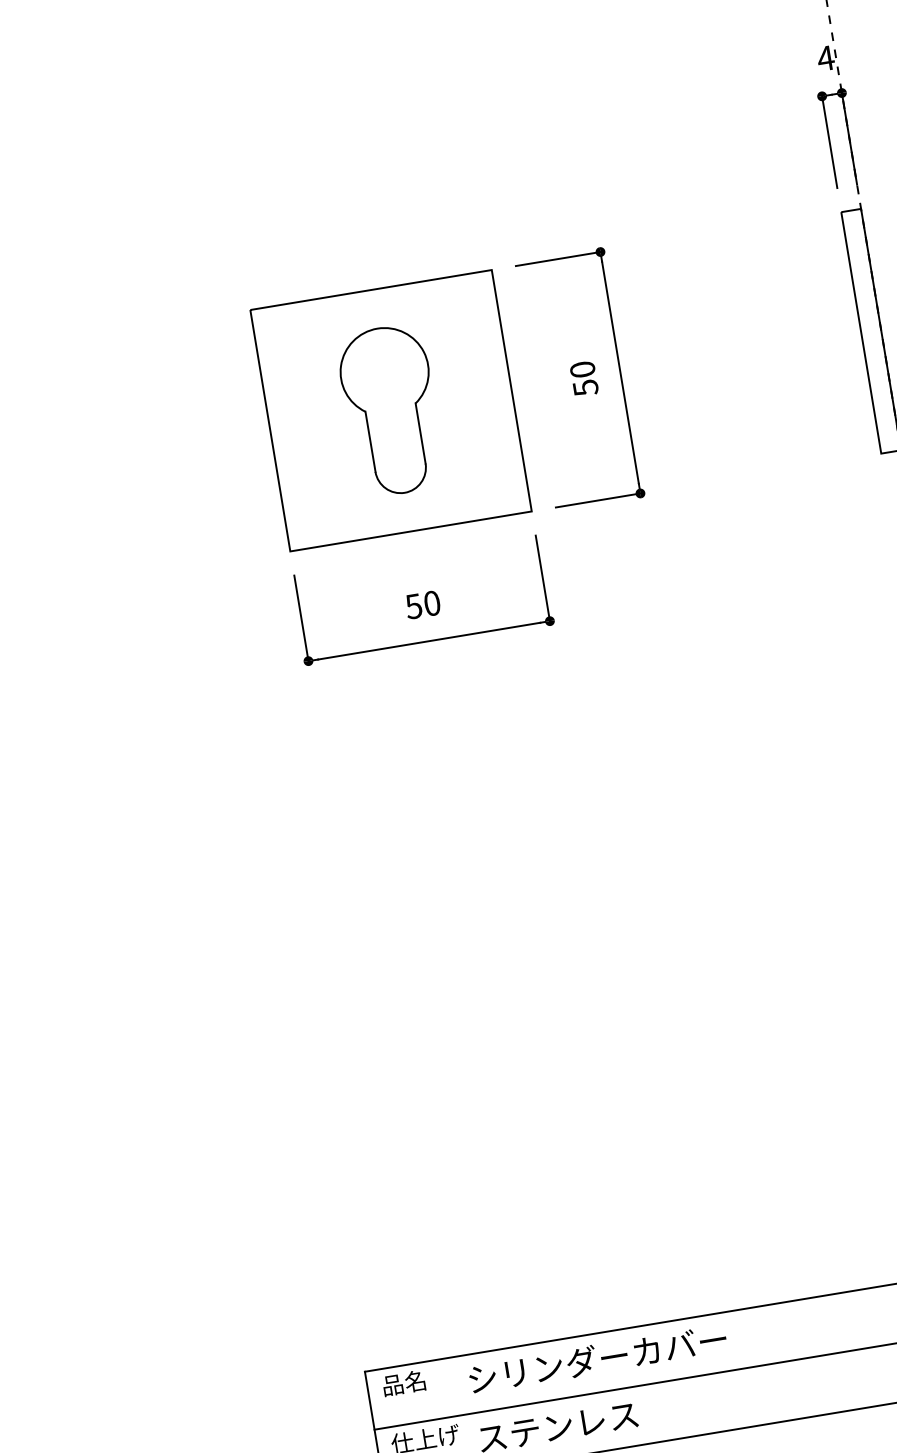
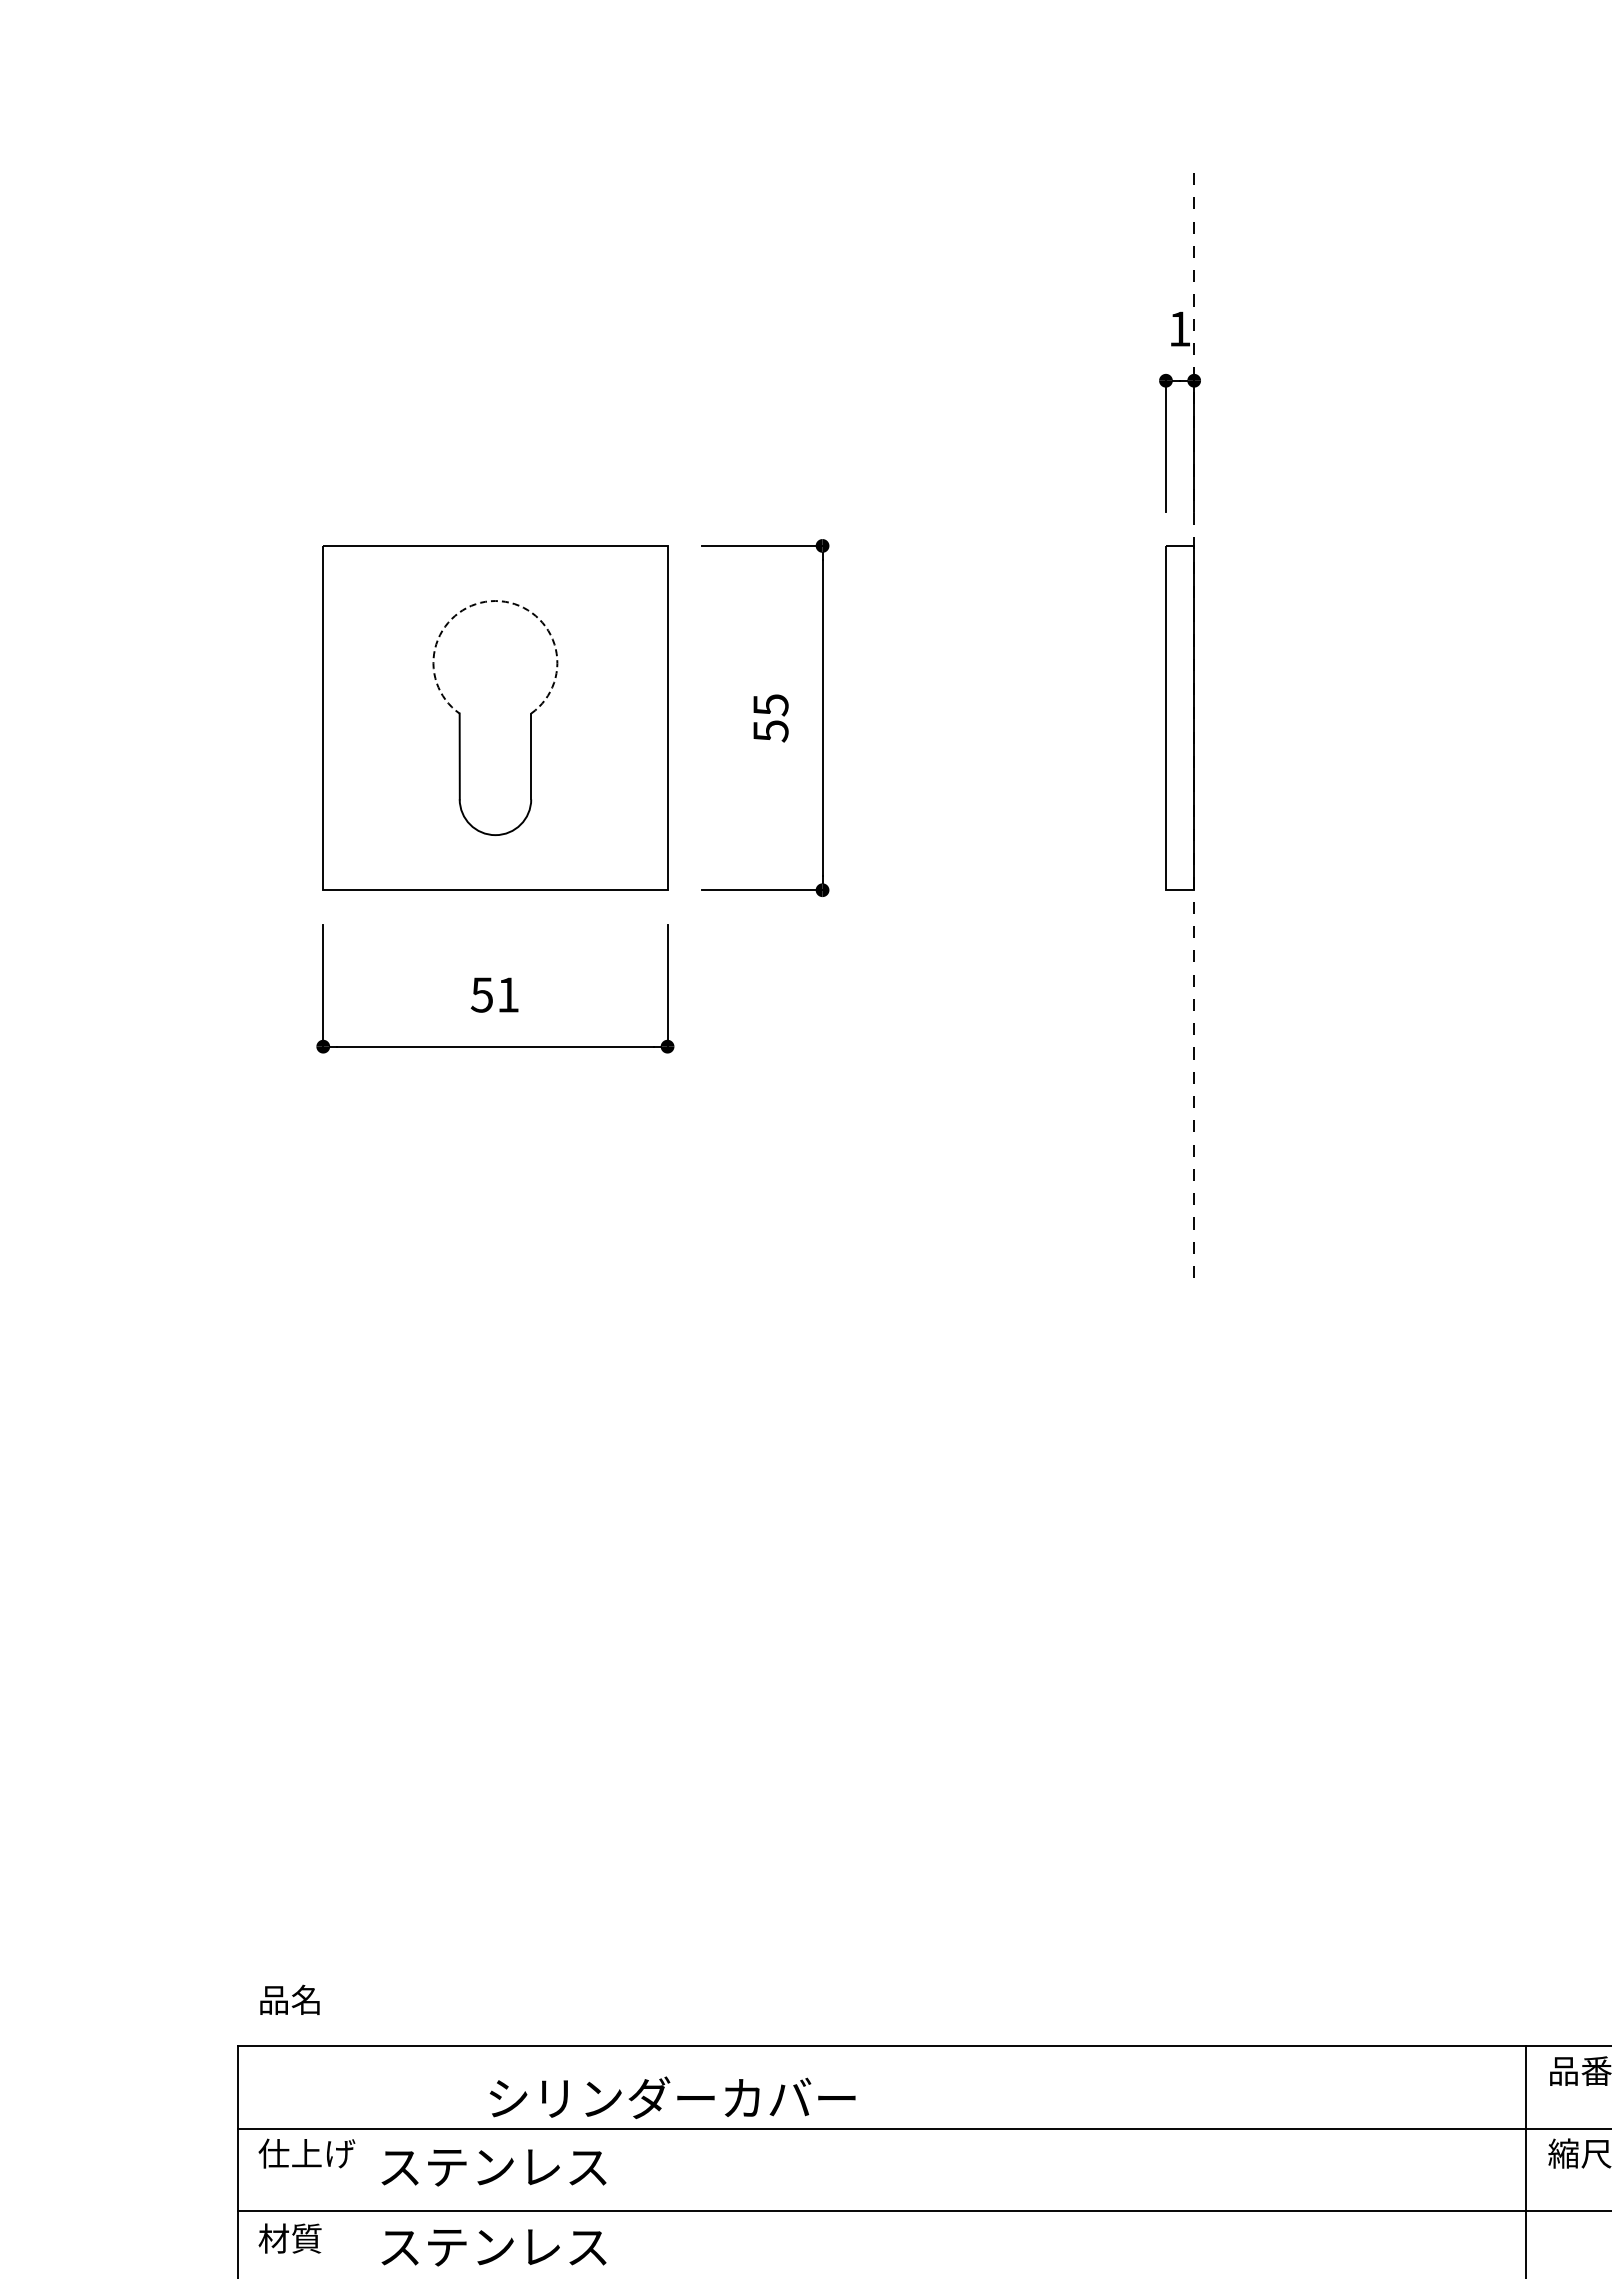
text: (825, 58) -> (1179, 328), 4 -> 1
arc: (377, 328) -> (495, 601), solid -> dashed
text: (582, 369) -> (770, 705), 50 -> 55
text: (432, 603) -> (508, 994), 50 -> 51
text: (597, 1358) -> (672, 2097), moved
text: (403, 1383) -> (289, 1999), moved

